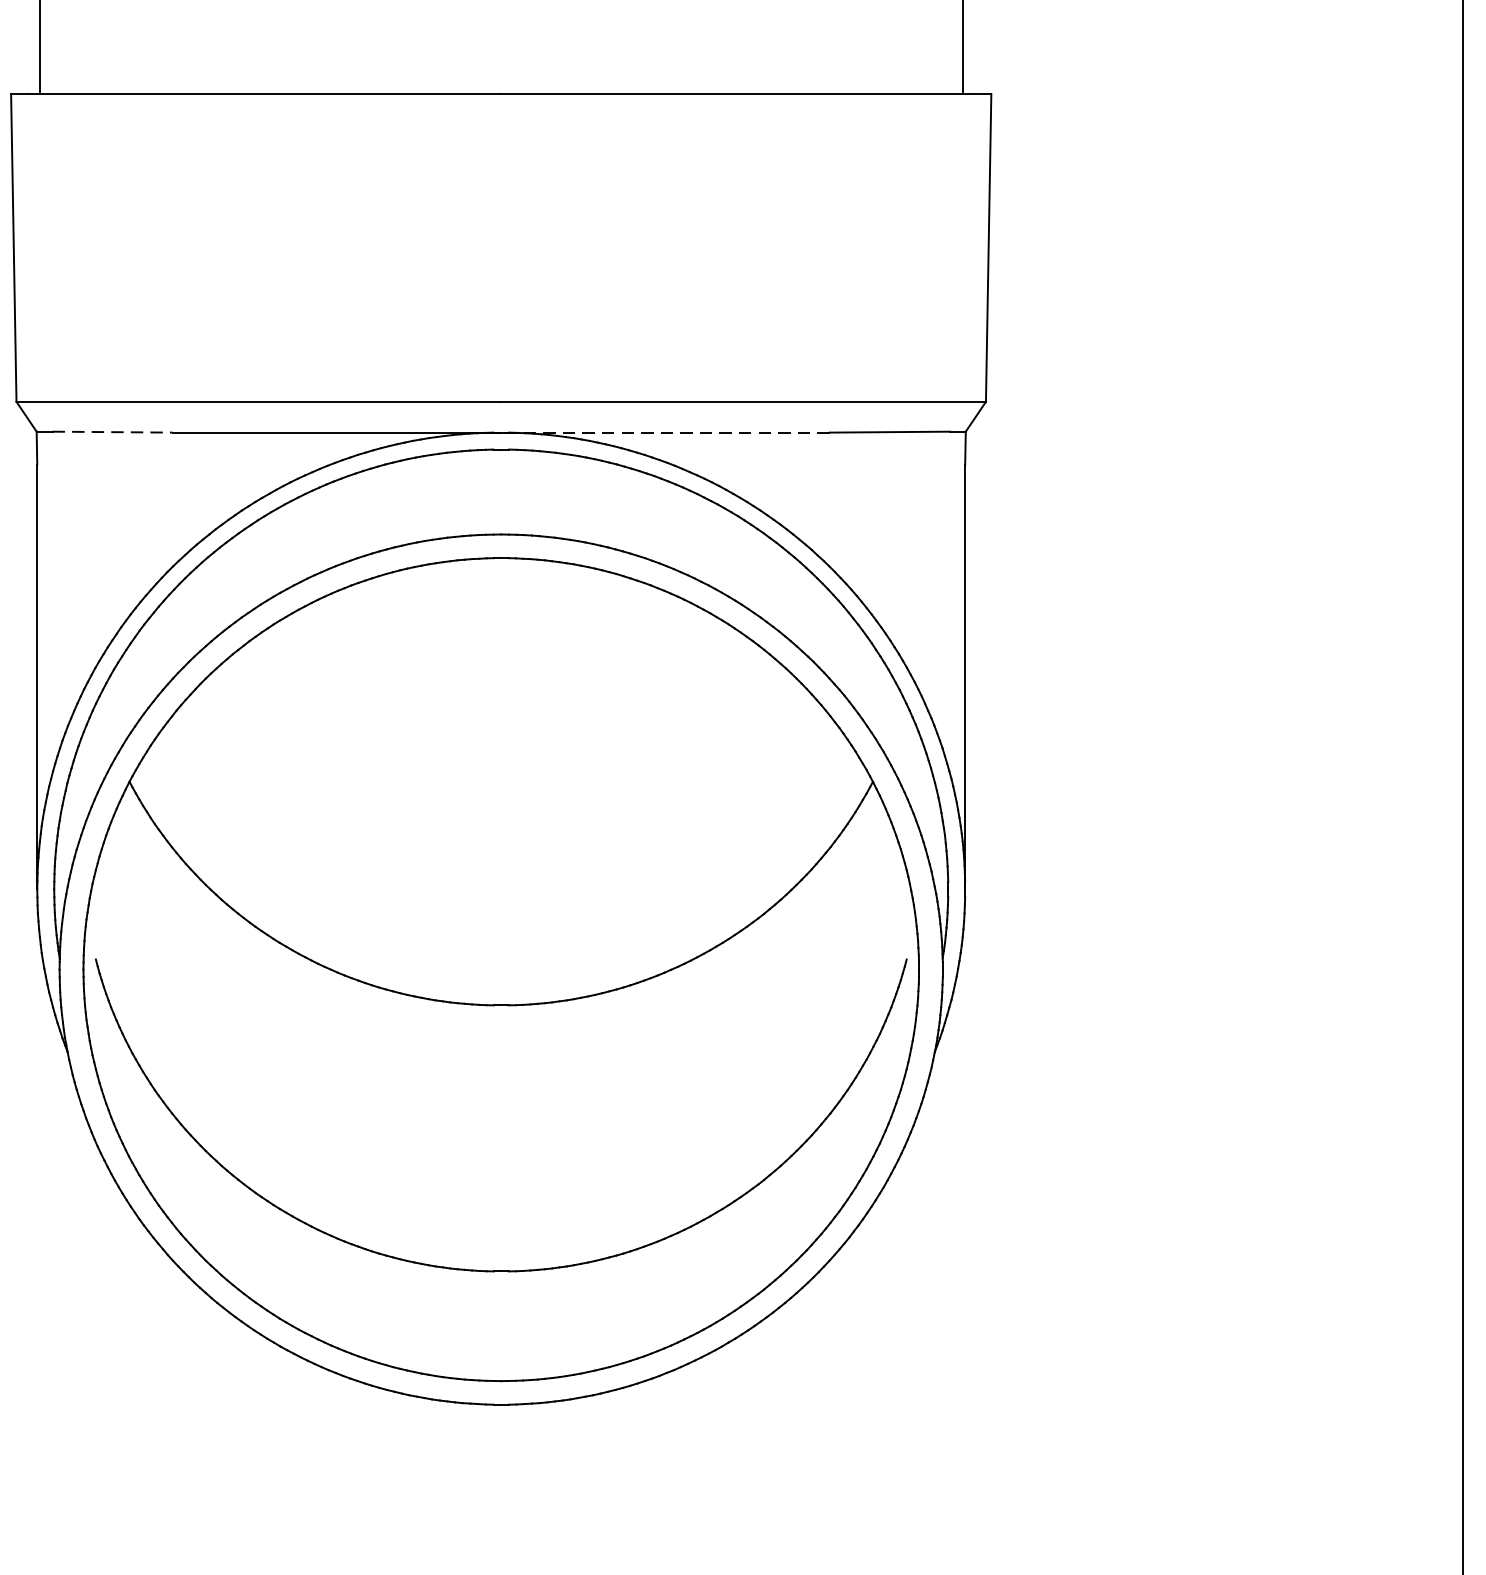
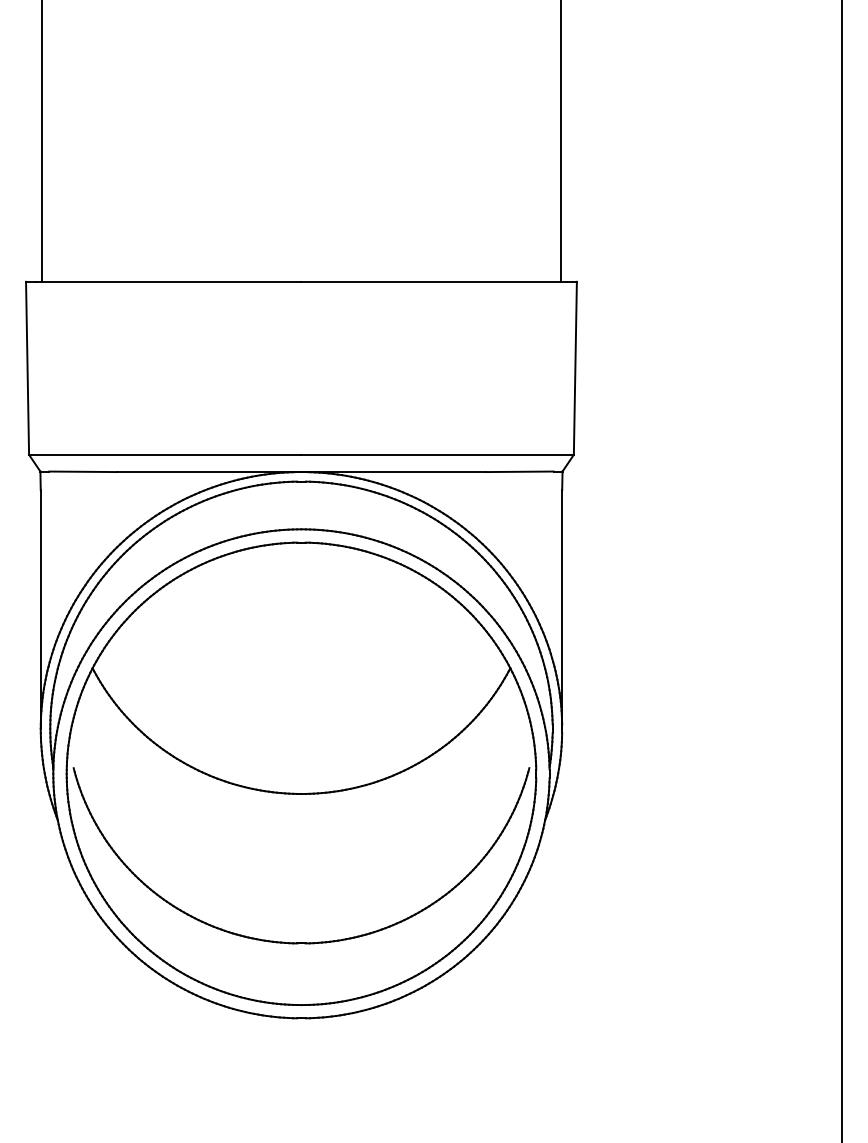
line: (113, 431) -> (83, 471), dashed -> solid
line: (664, 433) -> (393, 472), dashed -> solid

